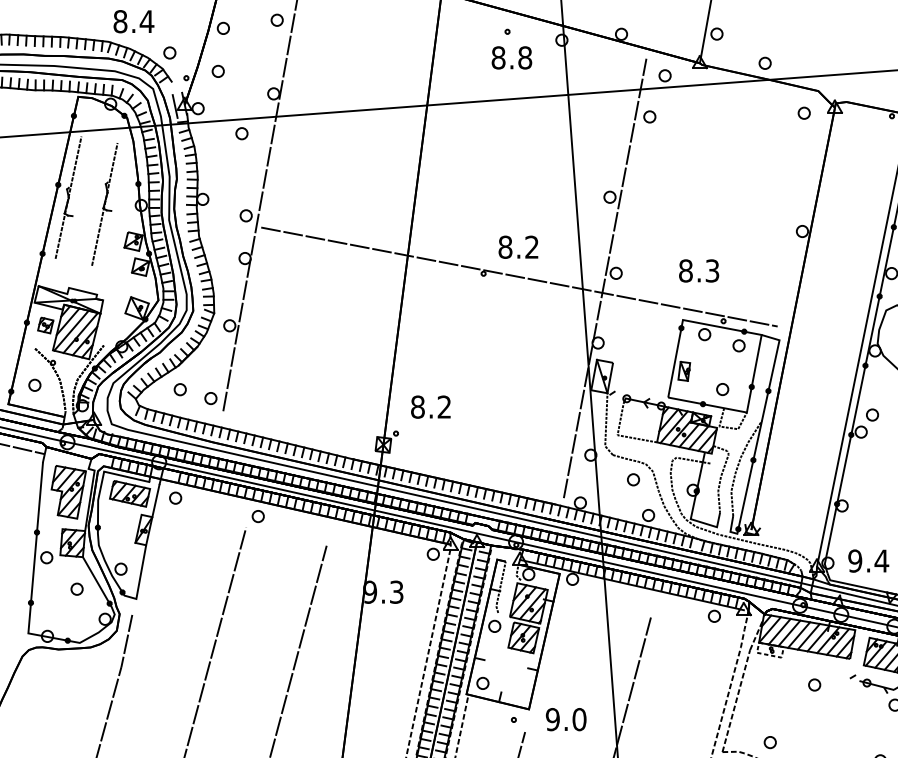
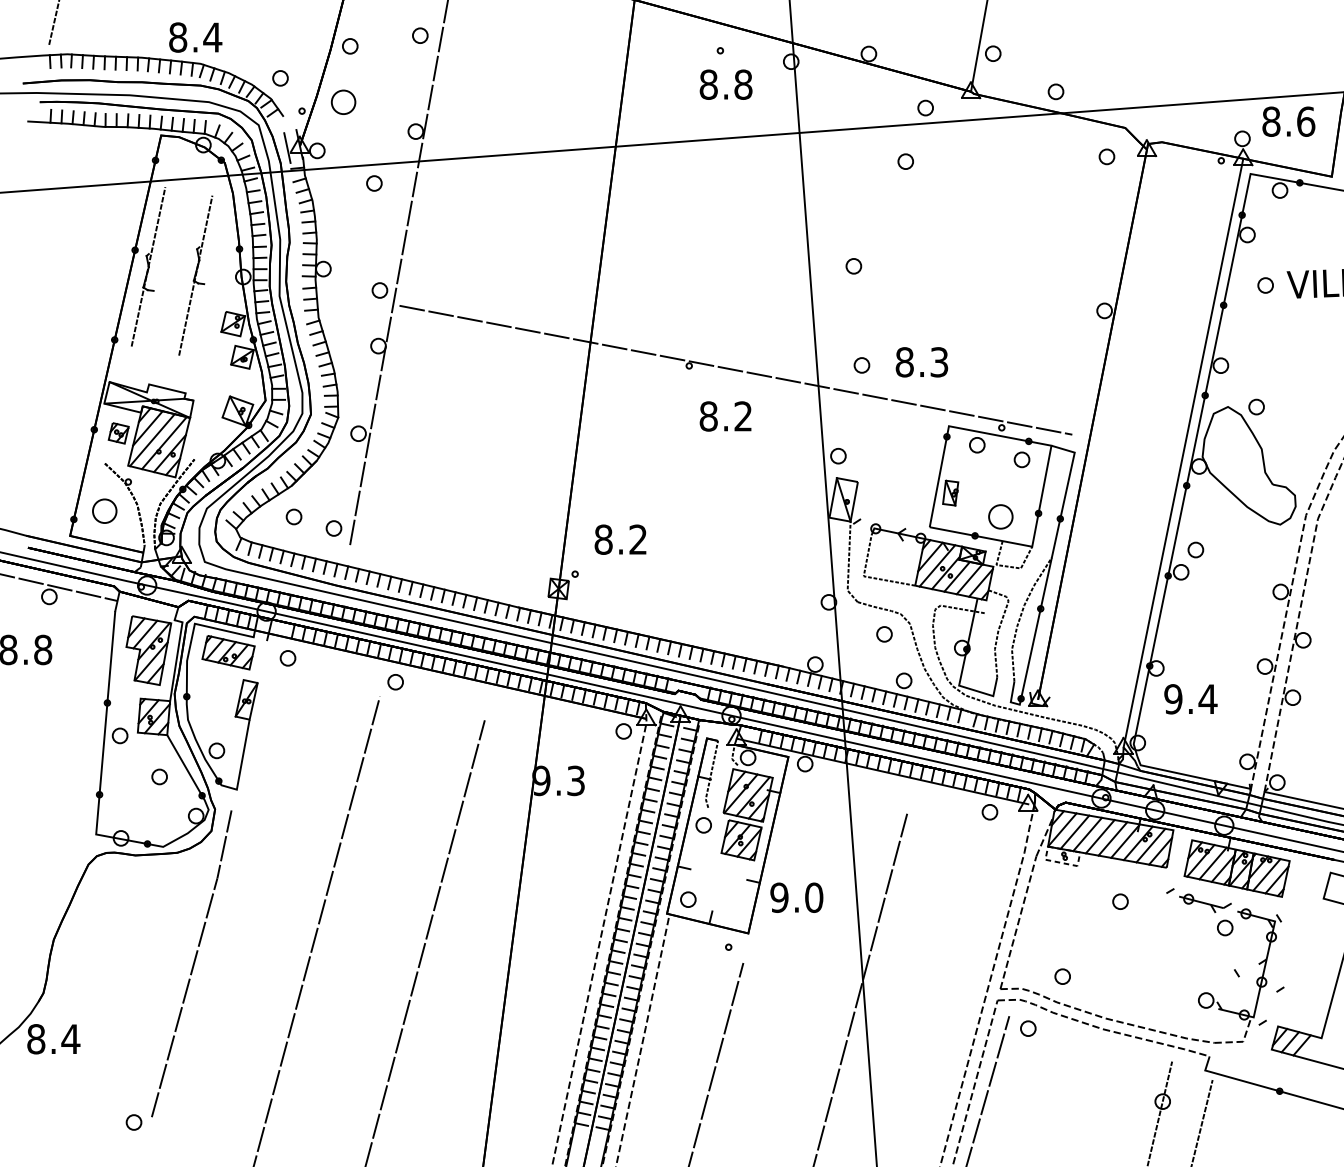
text: (133, 21) -> (195, 37), moved
part: (218, 71) -> (343, 102), size x1.6
text: (518, 247) -> (725, 416), moved
text: (698, 271) -> (921, 362), moved
line: (605, 278) -> (847, 371), removed
part: (34, 385) -> (104, 511), size x1.6
part: (722, 389) -> (1000, 516), size x1.6
line: (155, 501) -> (261, 662), removed
text: (868, 561) -> (1190, 699), moved
text: (565, 719) -> (796, 897), moved

